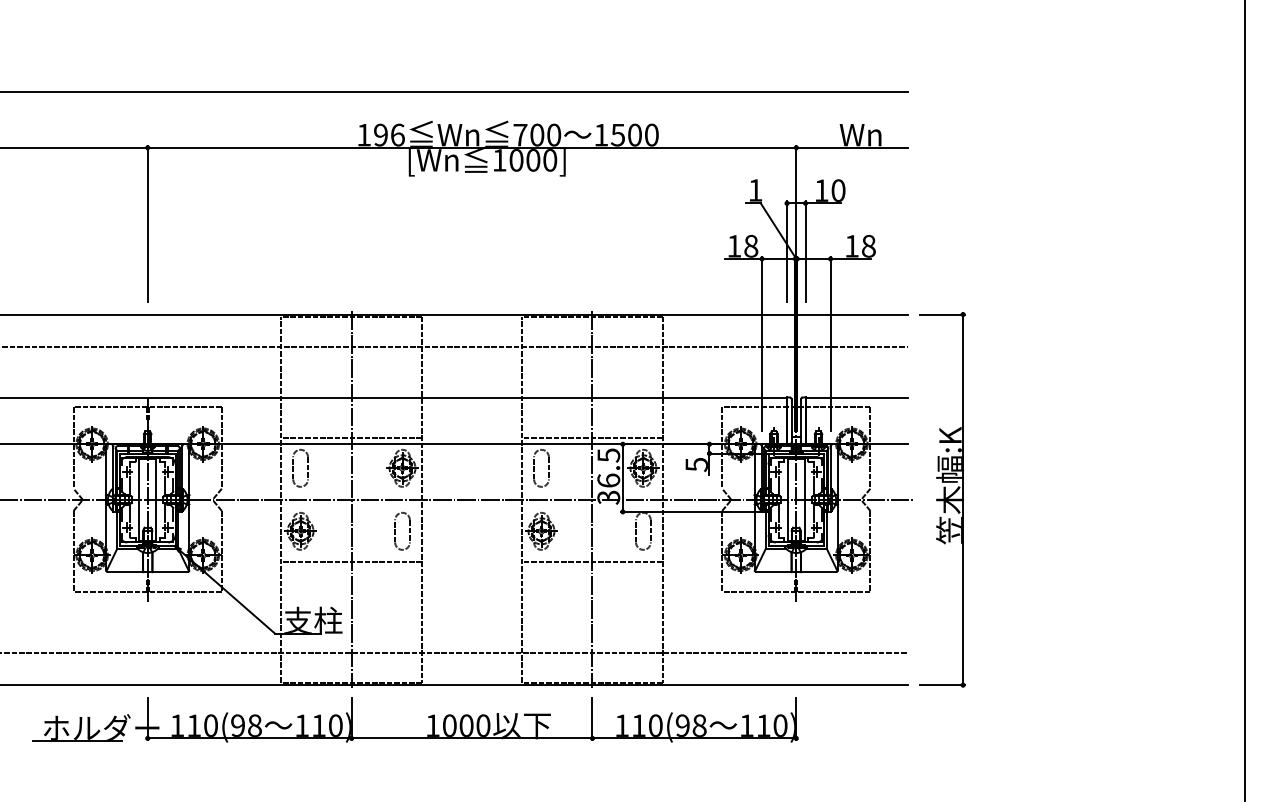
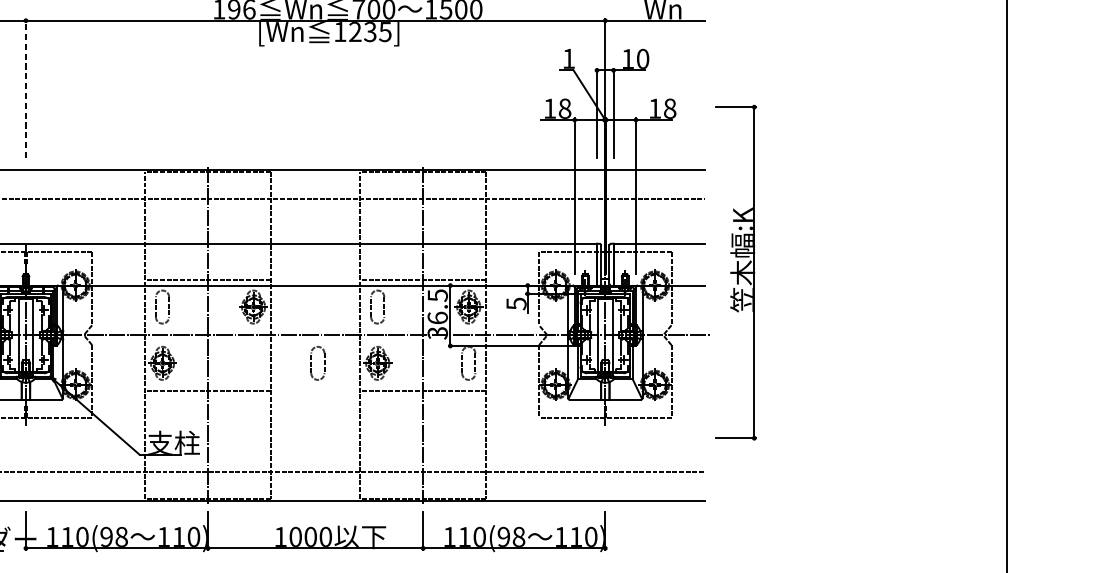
text: (533, 160) -> (370, 32), 1000] -> 1235]
line: (147, 223) -> (25, 88), solid -> dashed
part: (942, 499) -> (735, 272), moved
part: (395, 530) -> (311, 362), moved

